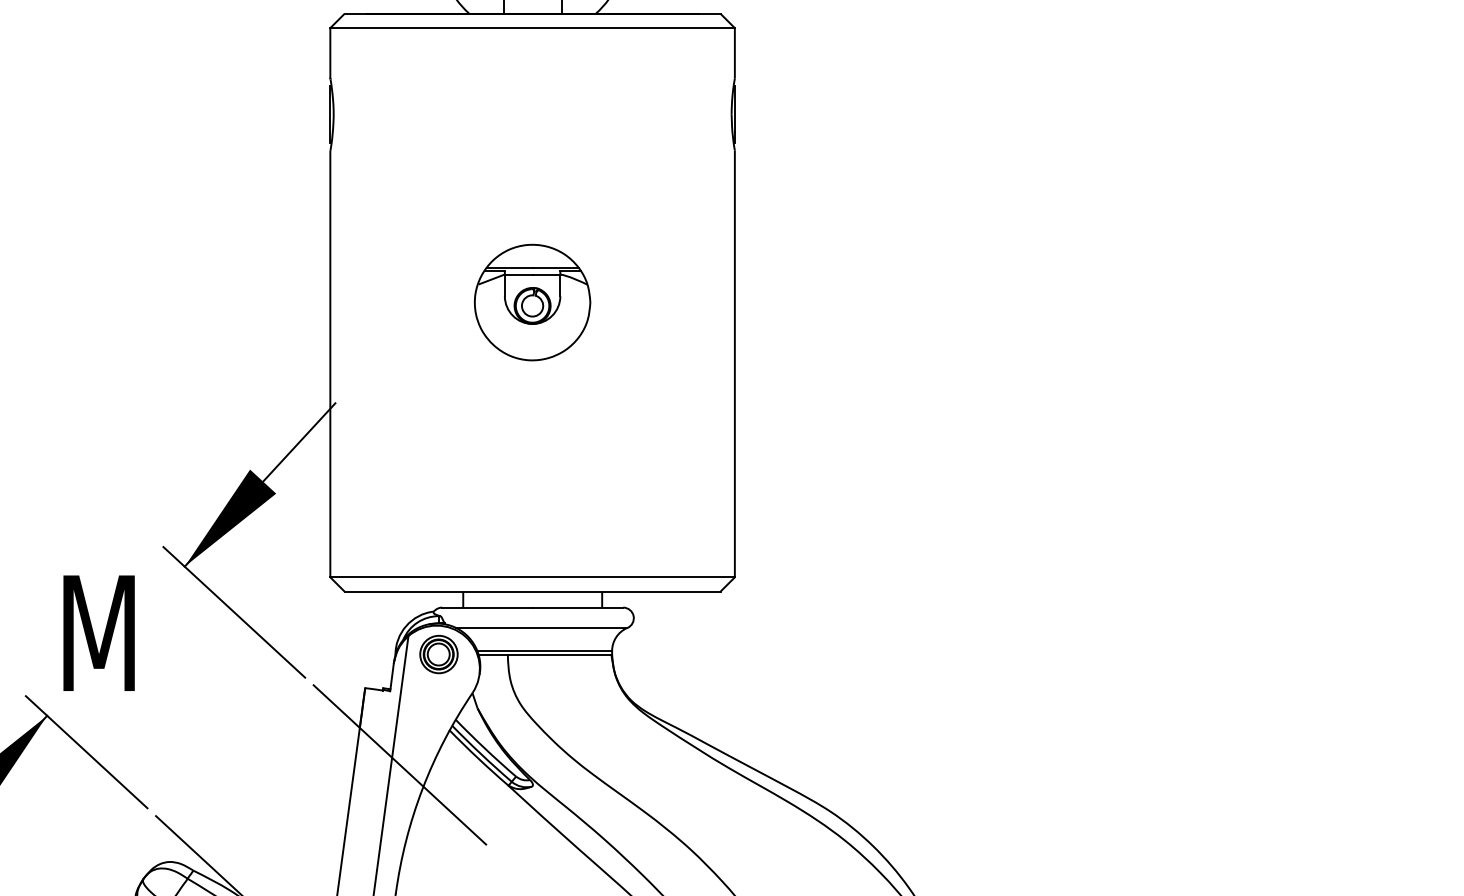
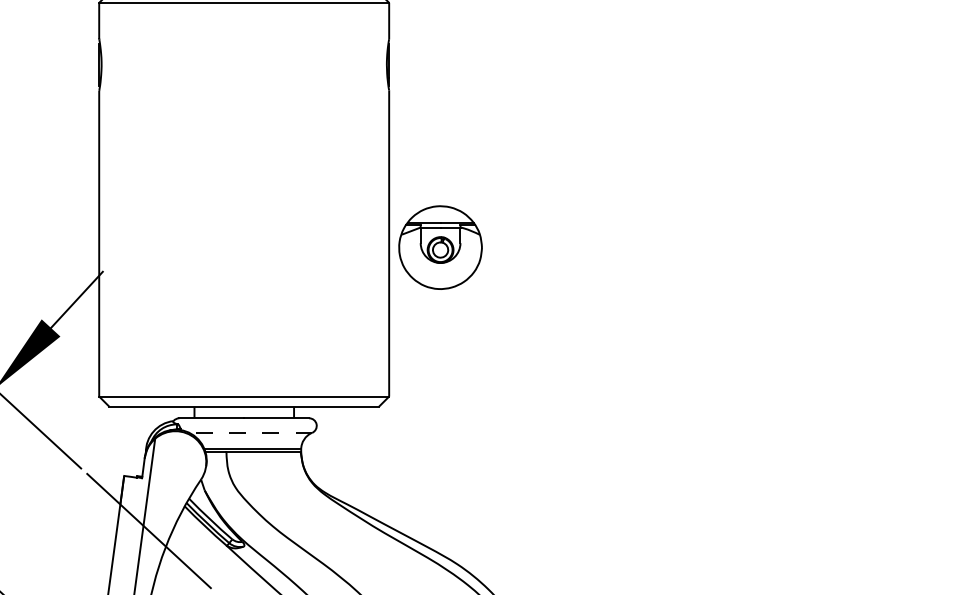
part: (532, 302) -> (440, 247), moved
line: (541, 627) -> (250, 432), solid -> dashed
part: (438, 654) -> (176, 451), removed

